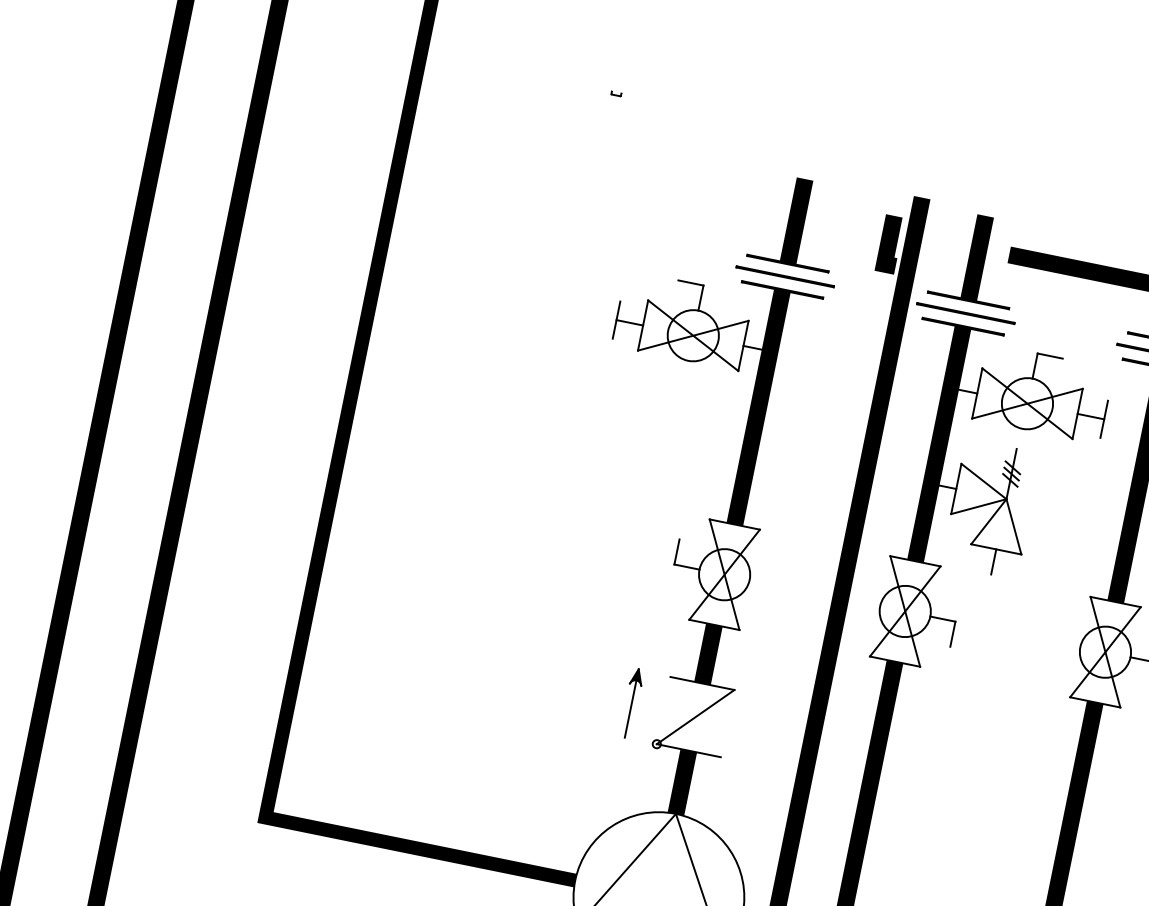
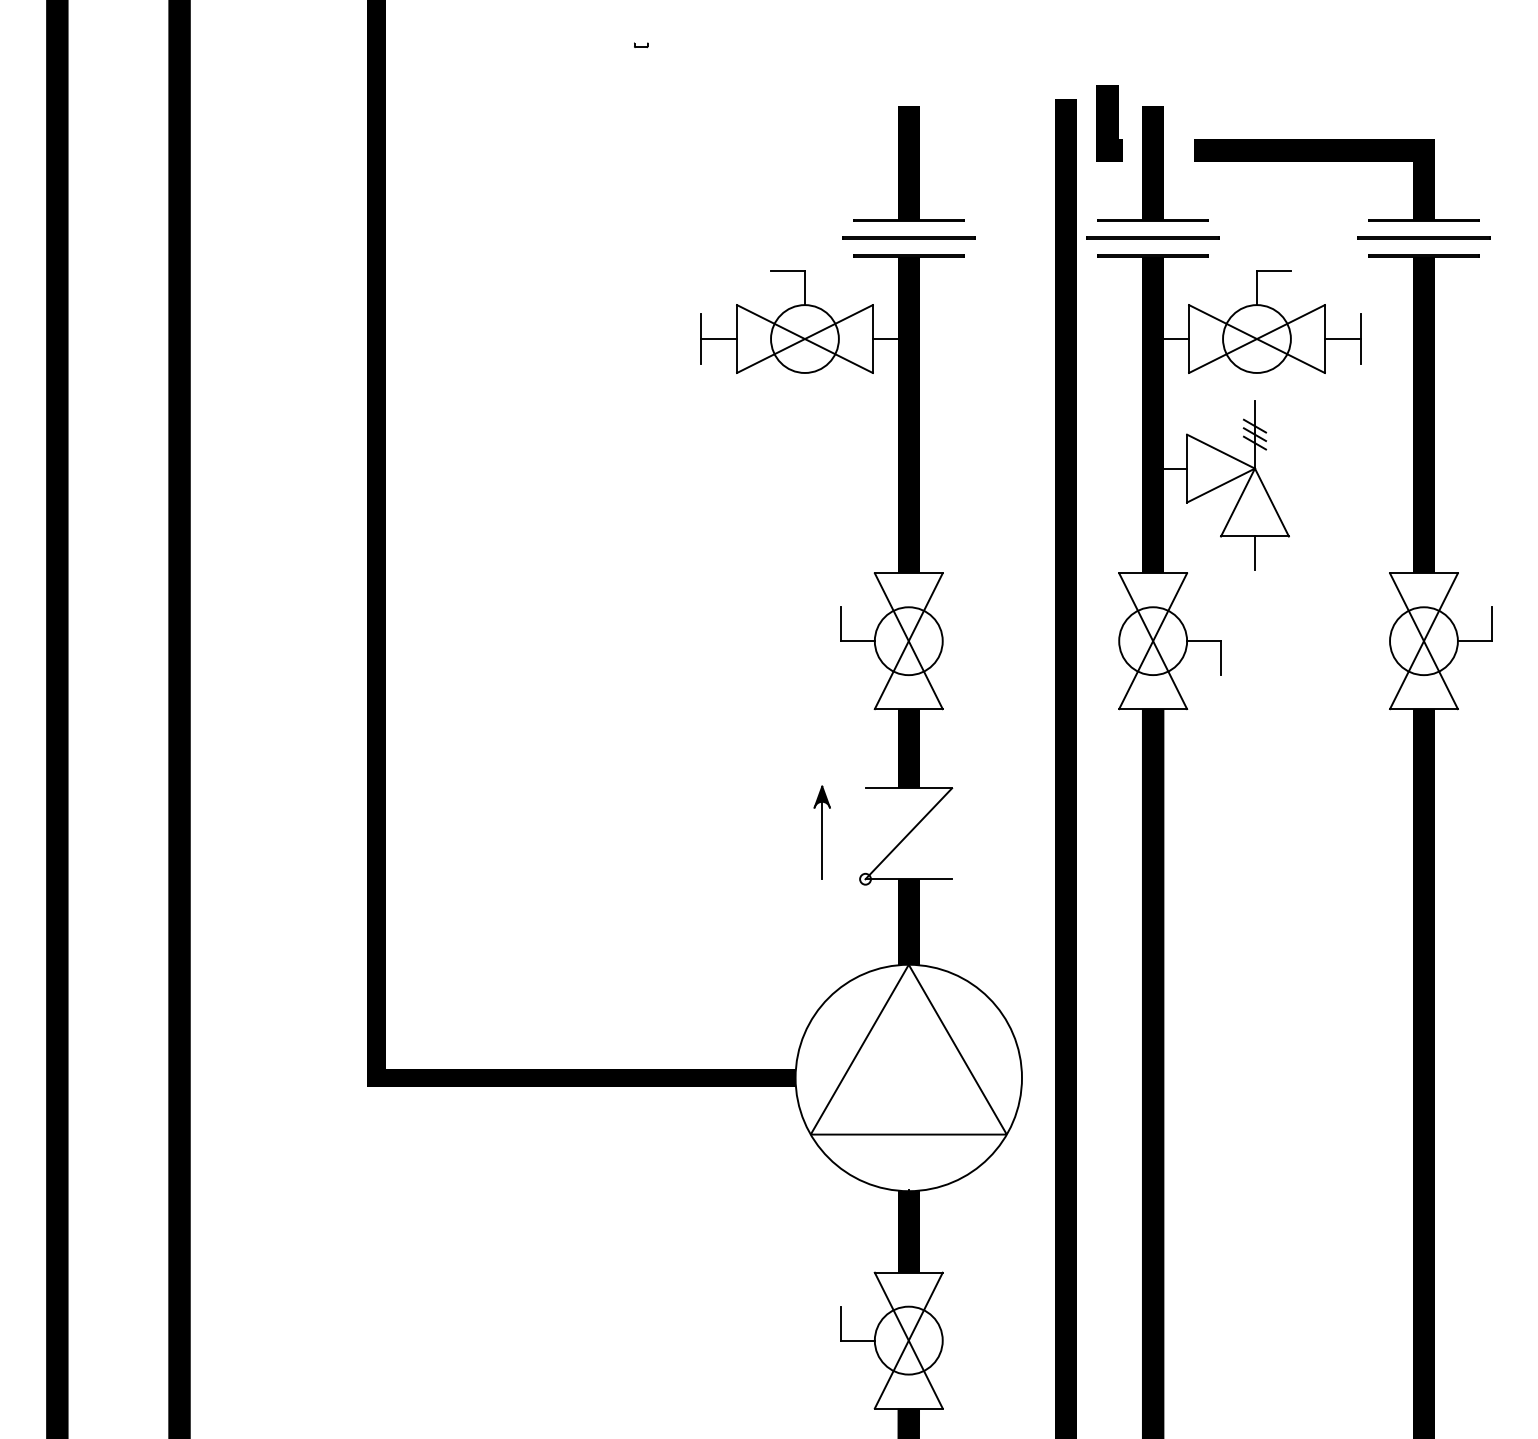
line: (890, 244) -> (1109, 123), moved

